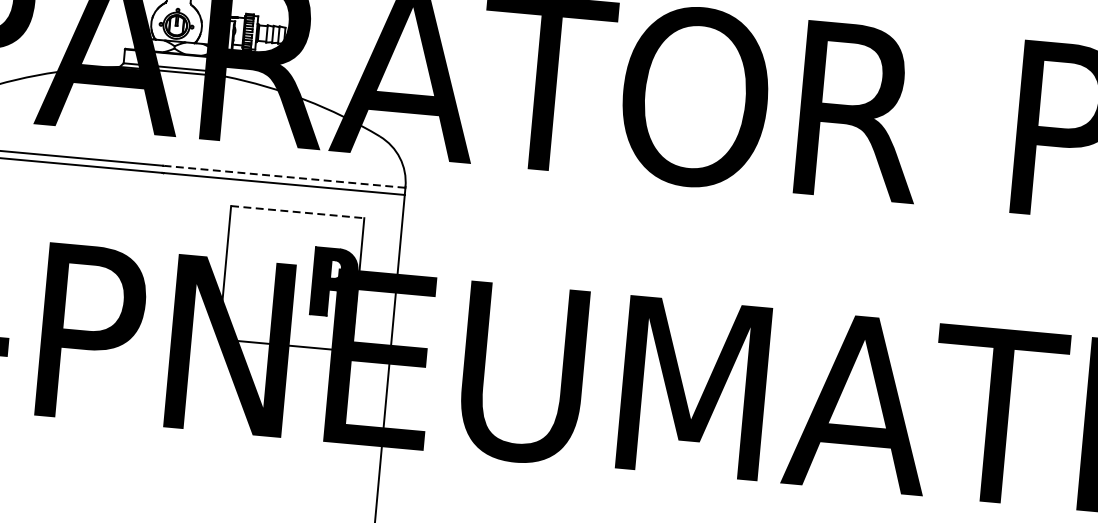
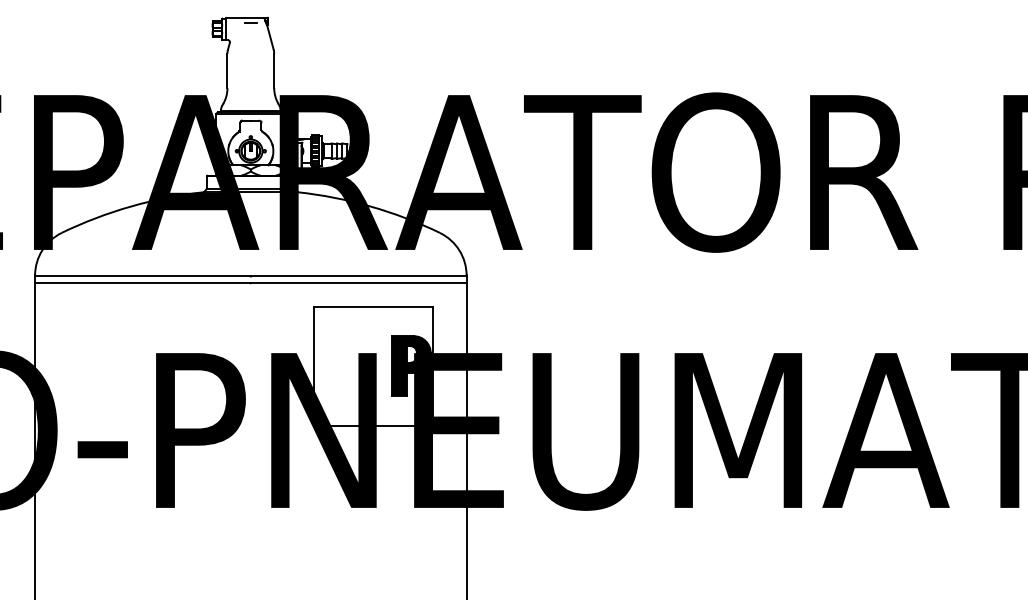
line: (285, 177) -> (359, 276), dashed -> solid
line: (298, 212) -> (373, 306), dashed -> solid

